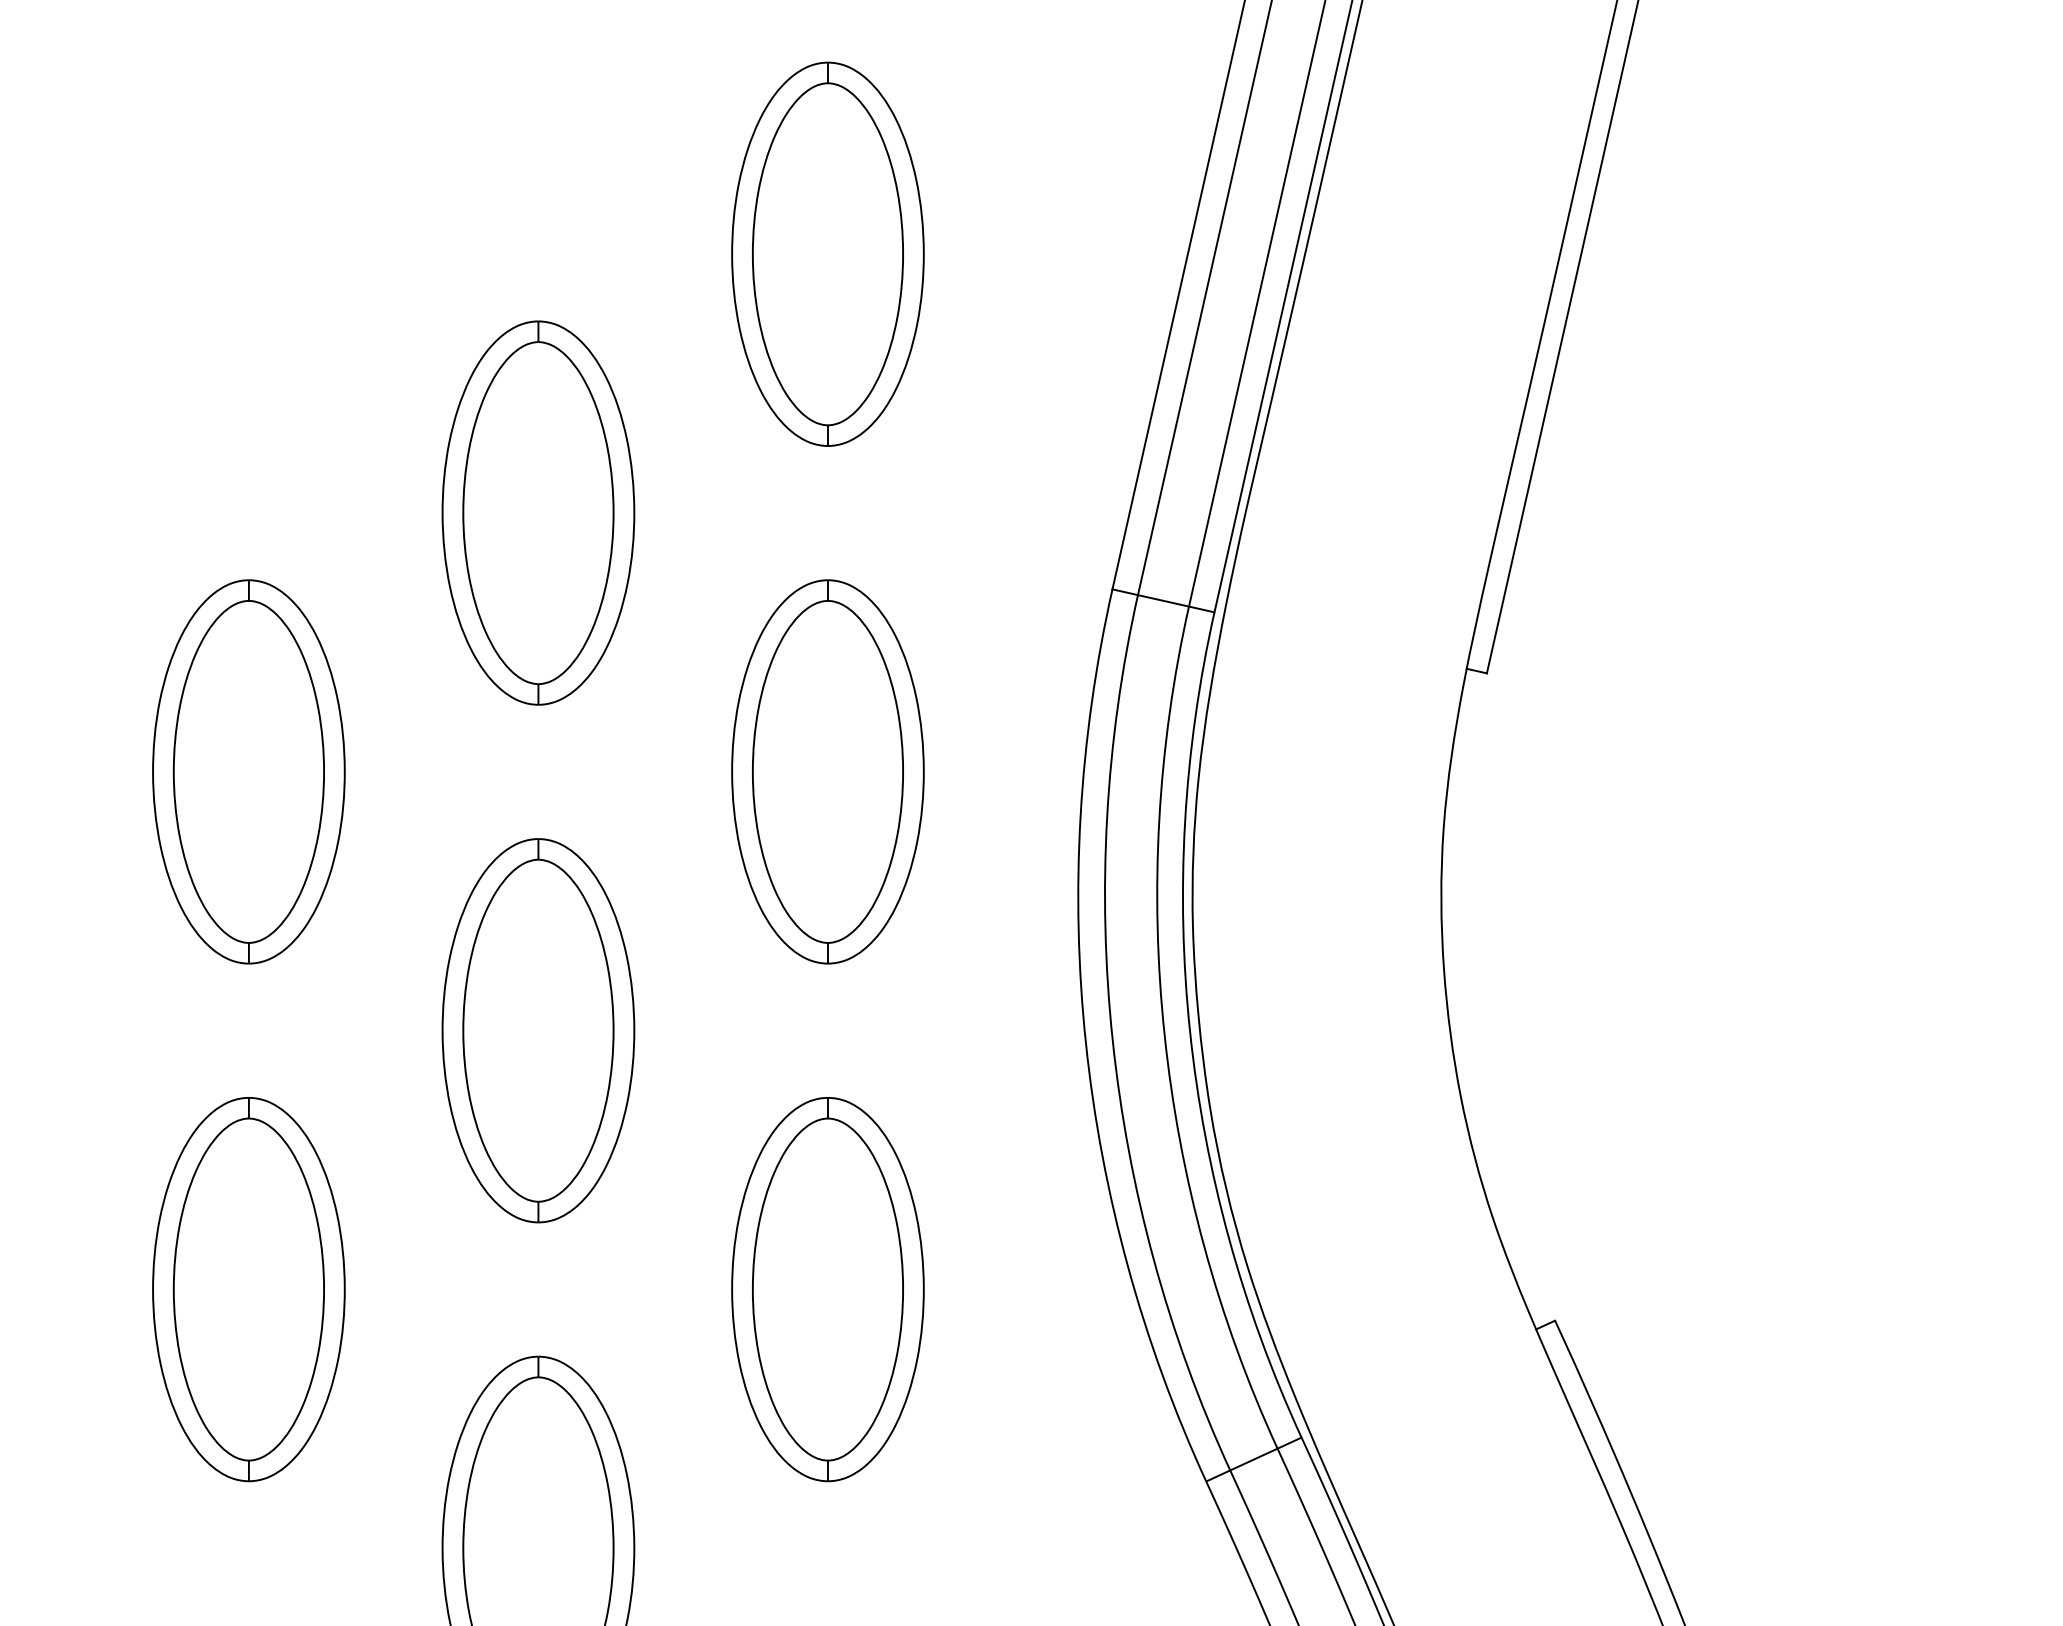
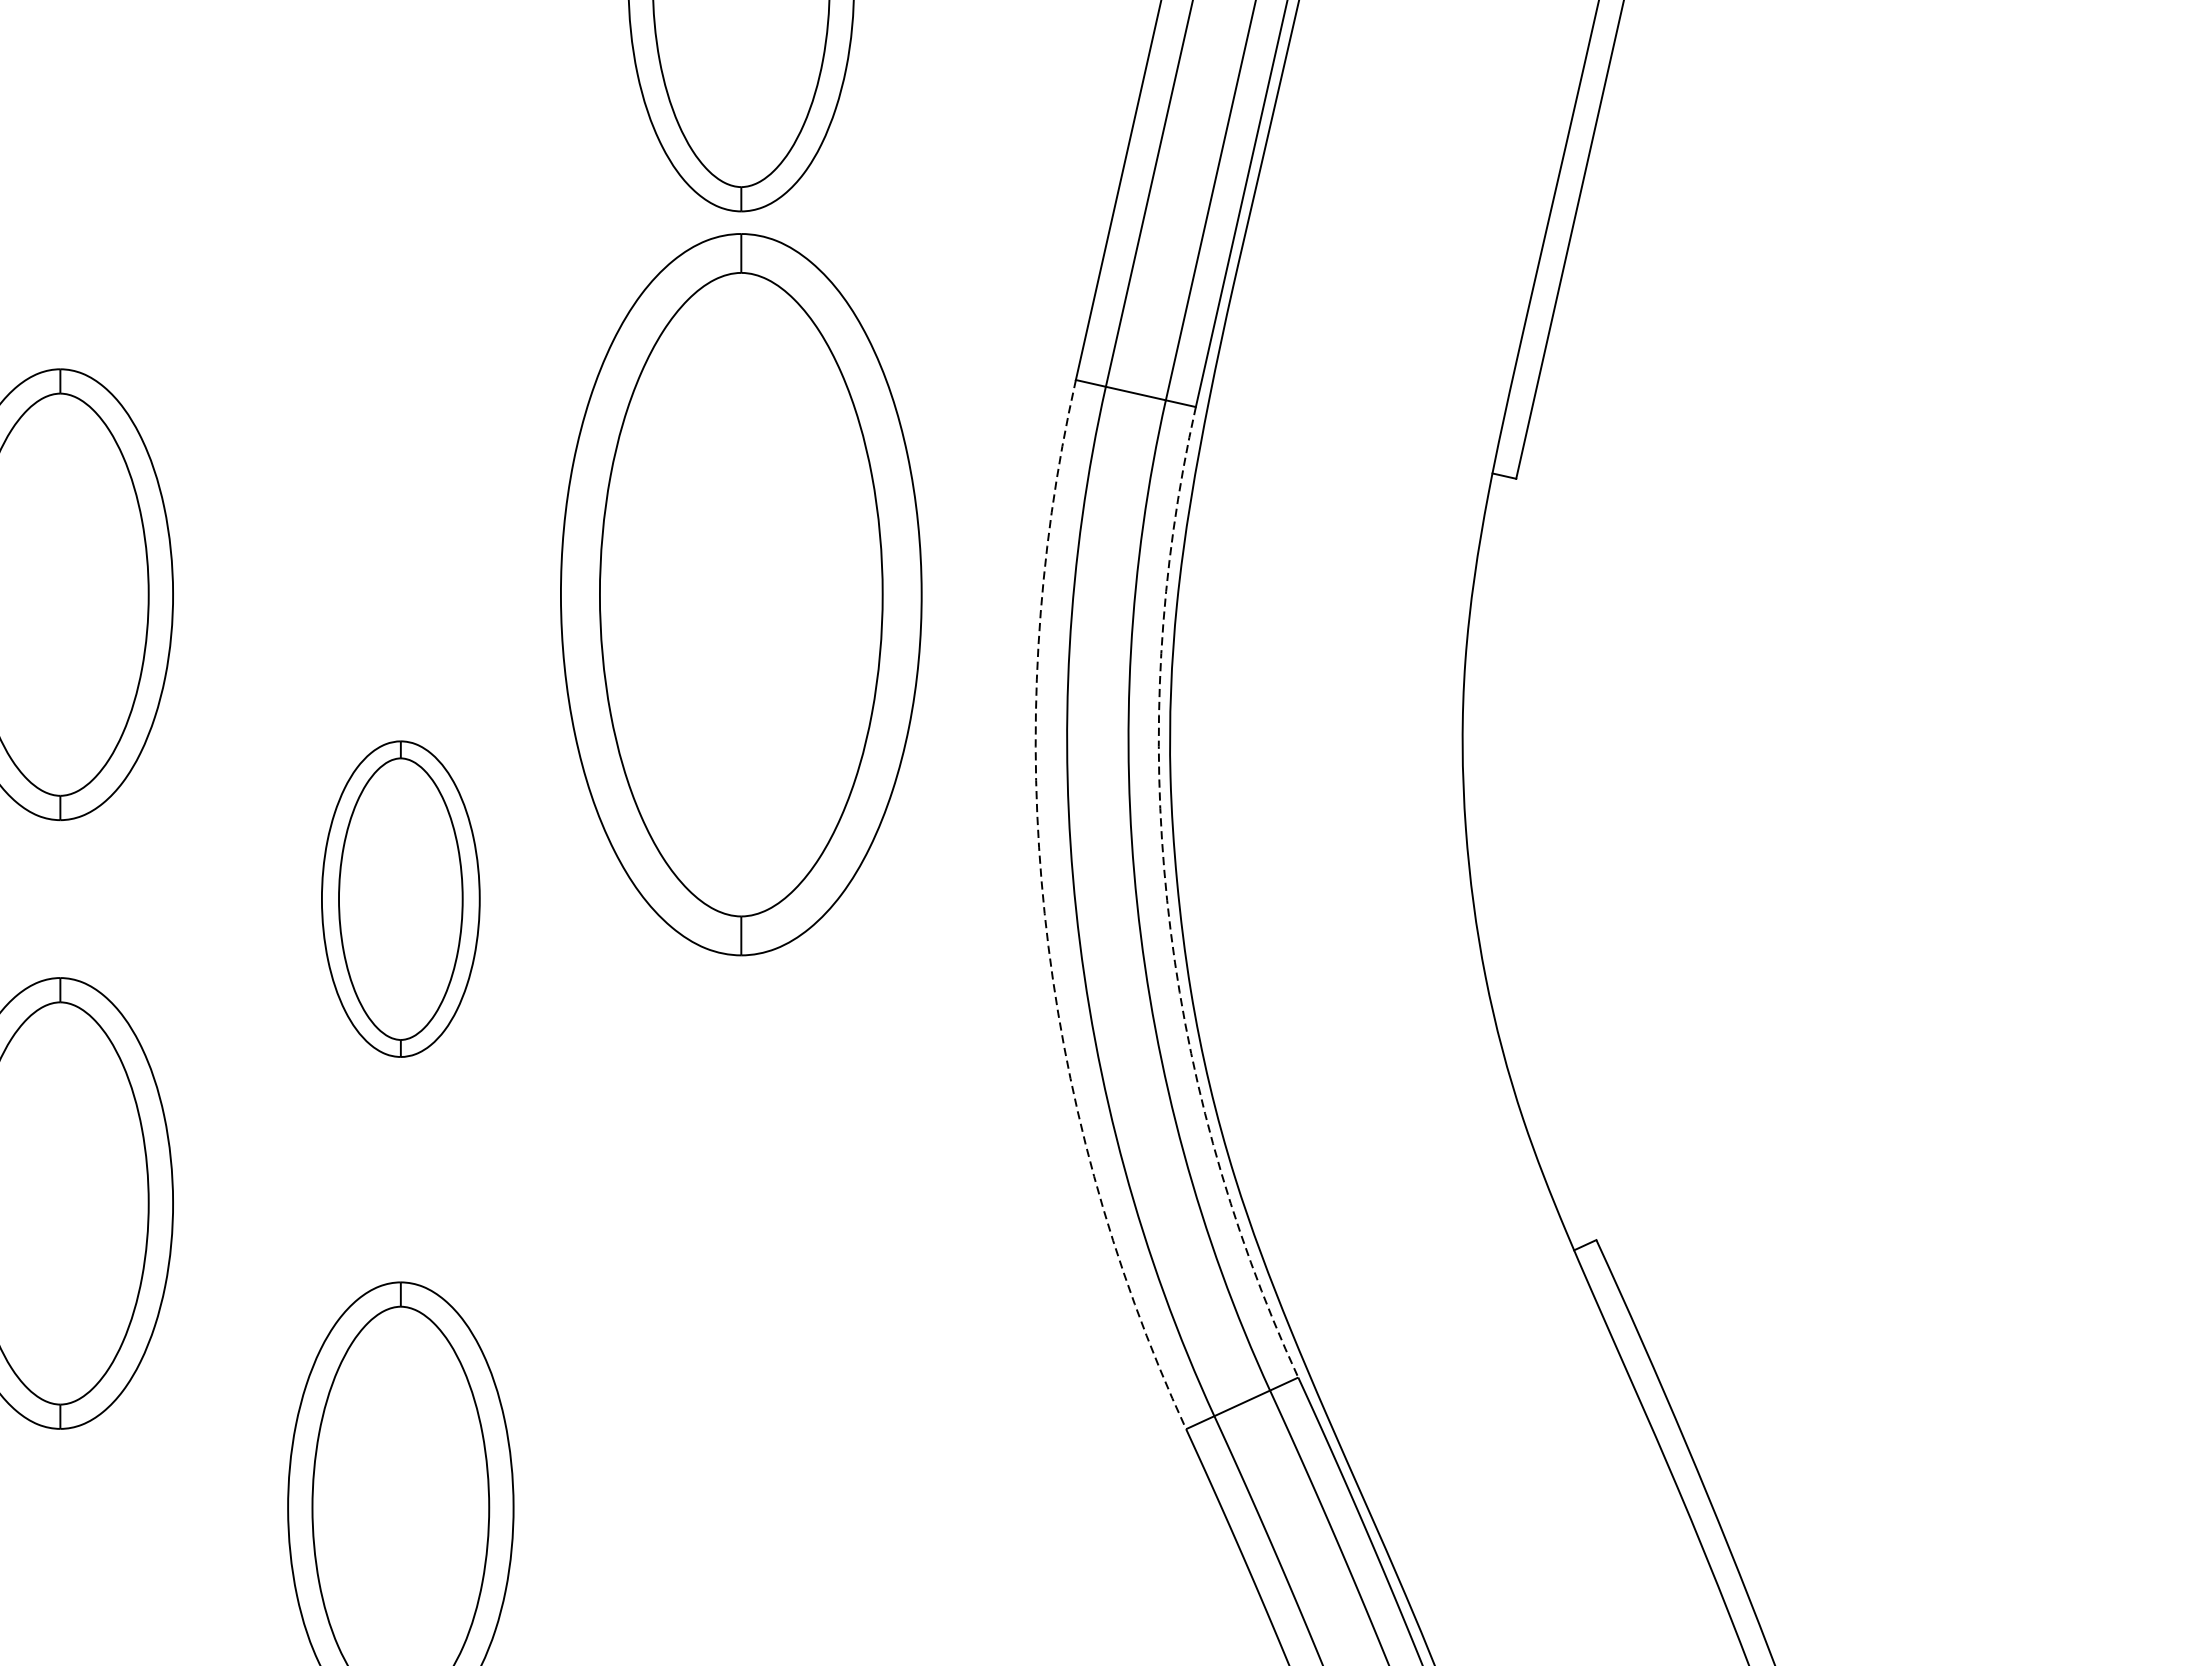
part: (538, 512) -> (400, 289), removed
part: (827, 771) -> (740, 594), size x1.6
part: (538, 1030) -> (400, 898), size x0.7
arc: (1190, 1032) -> (1167, 901), solid -> dashed
arc: (1085, 1043) -> (1044, 914), solid -> dashed
part: (827, 1289) -> (740, 1203), removed

